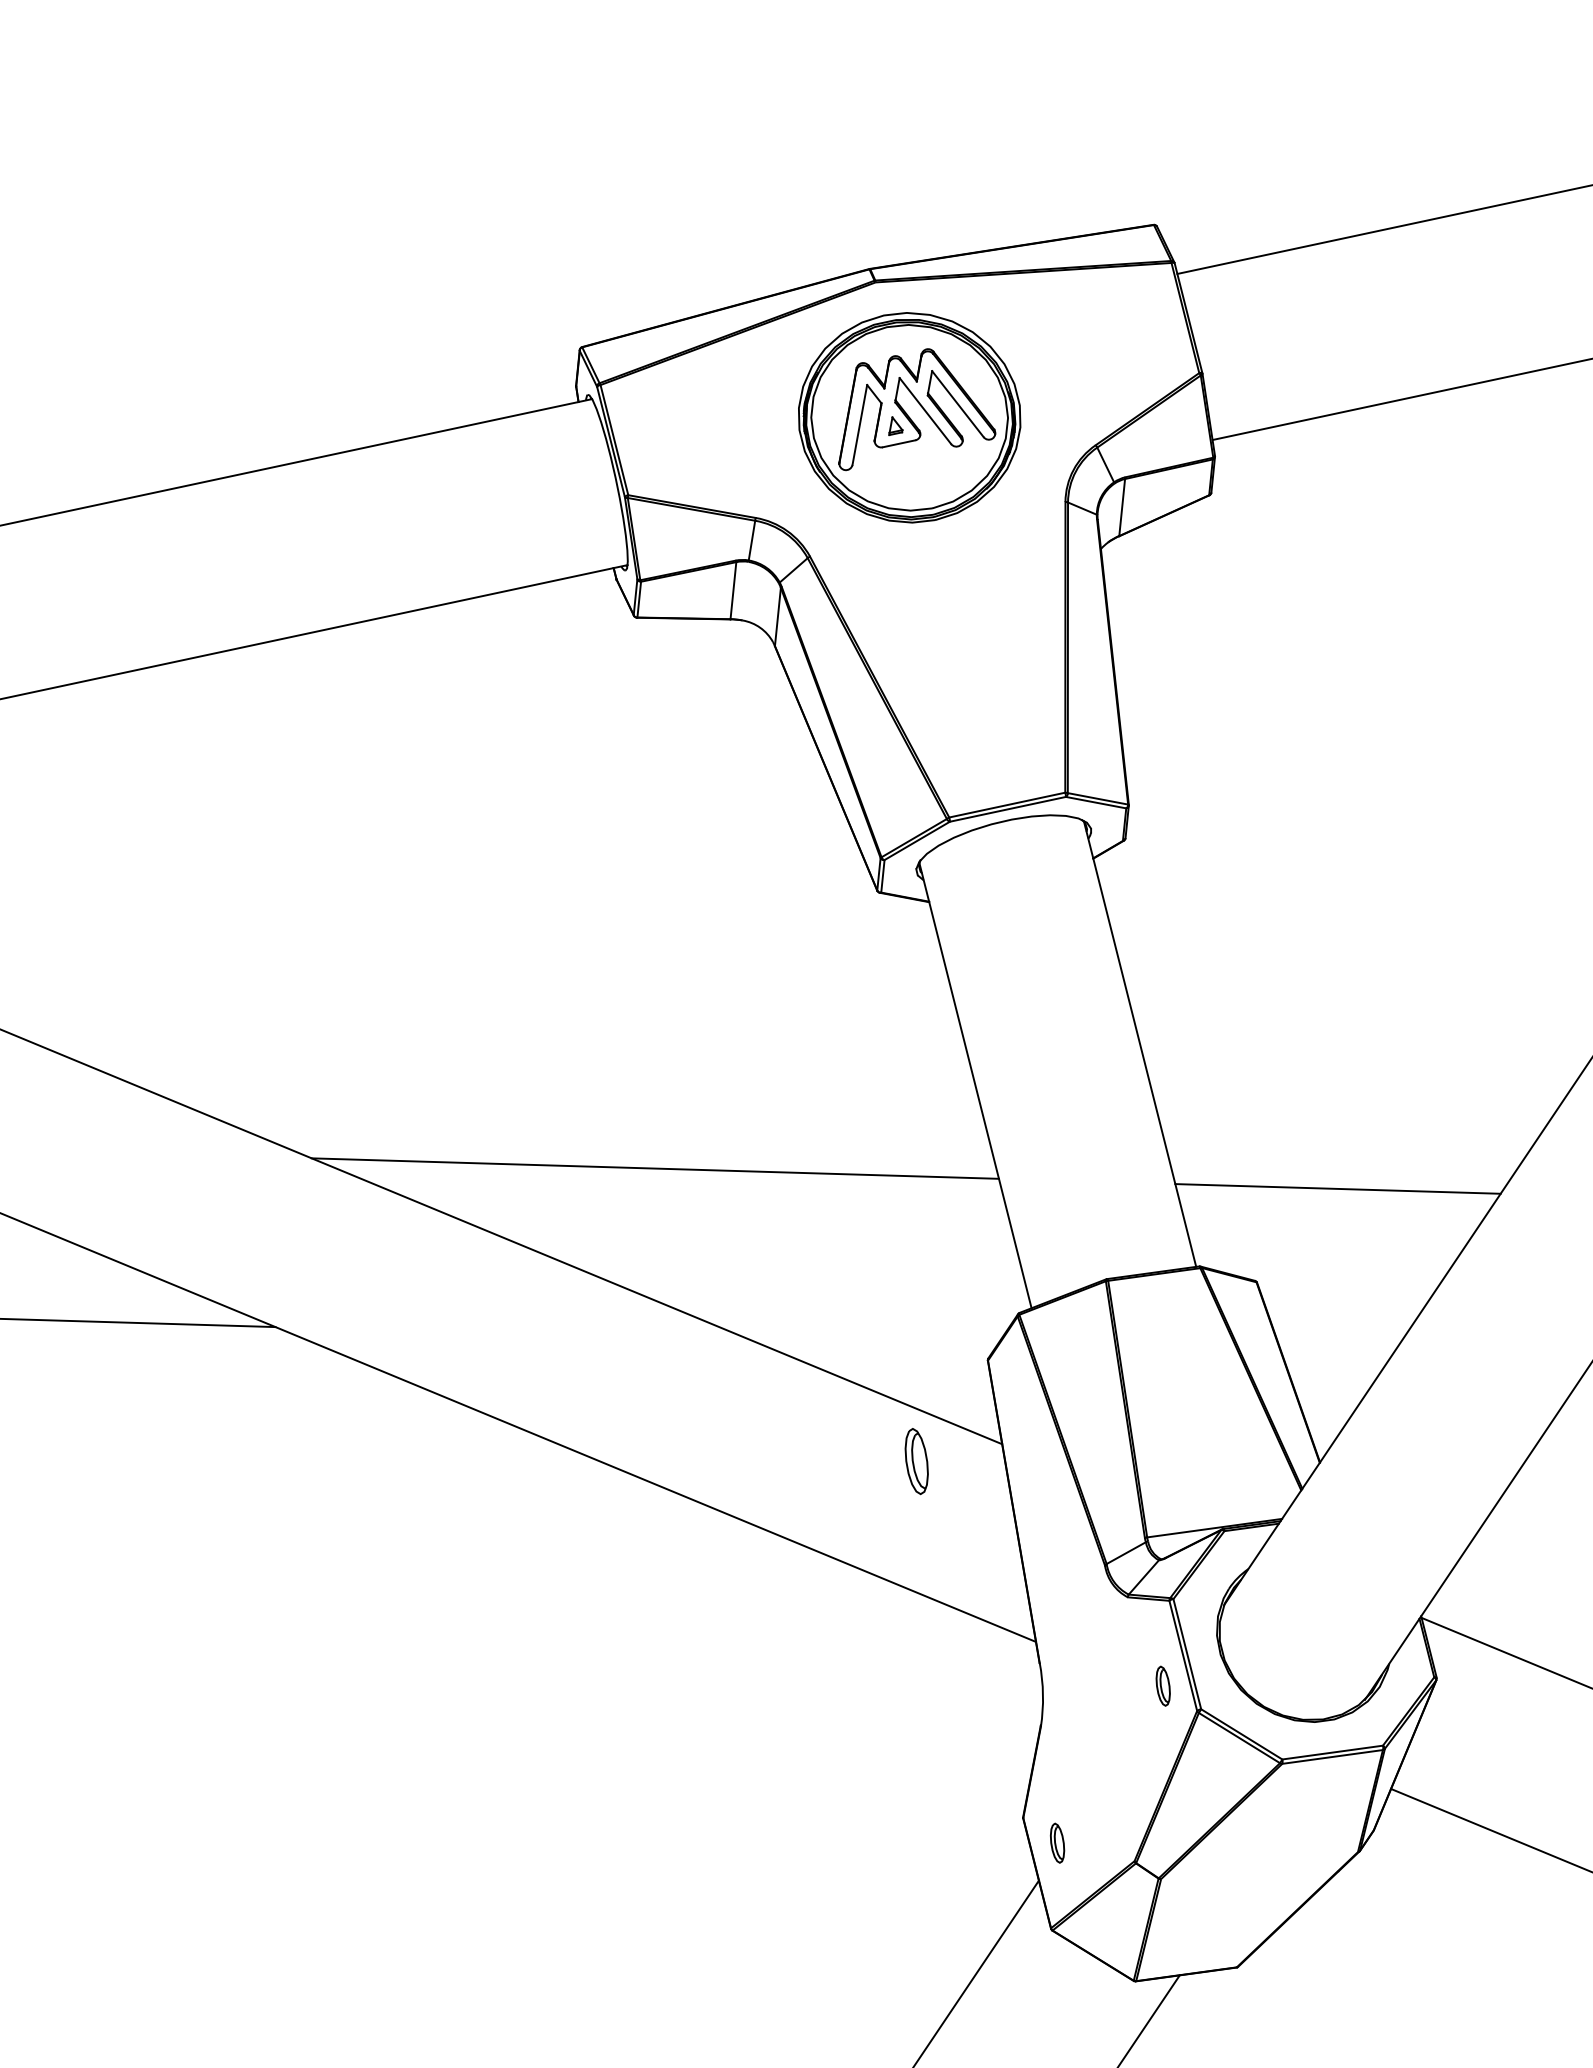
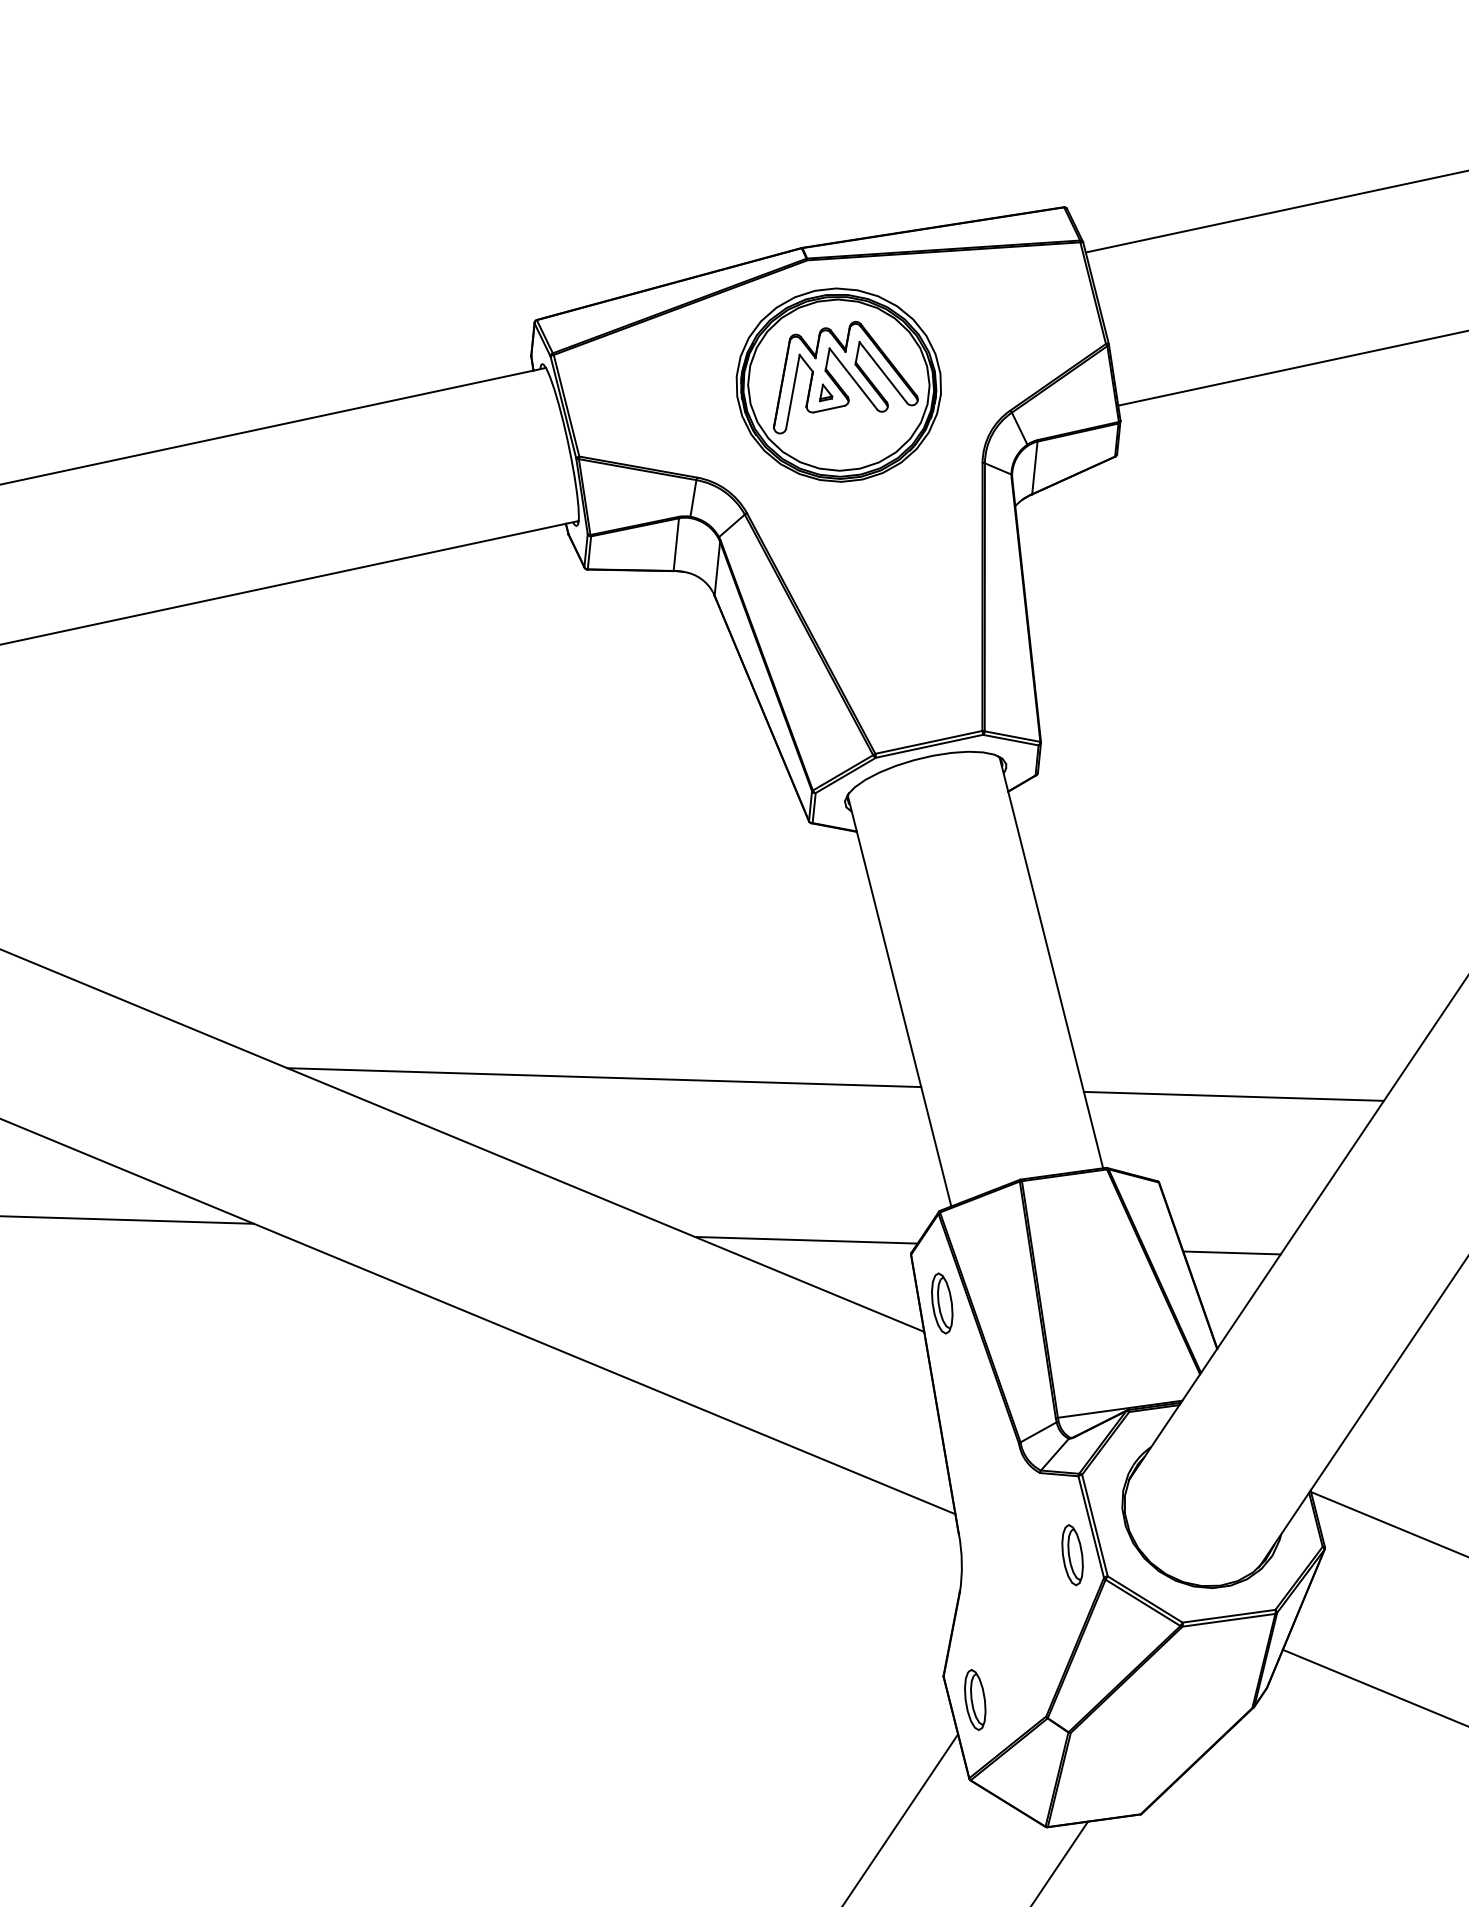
line: (873, 1344) -> (805, 1239), added
line: (1335, 1358) -> (1231, 1252), added
part: (916, 1461) -> (942, 1303), moved
part: (1163, 1685) -> (1072, 1554), size x1.67
part: (1057, 1842) -> (975, 1699), size x1.67

